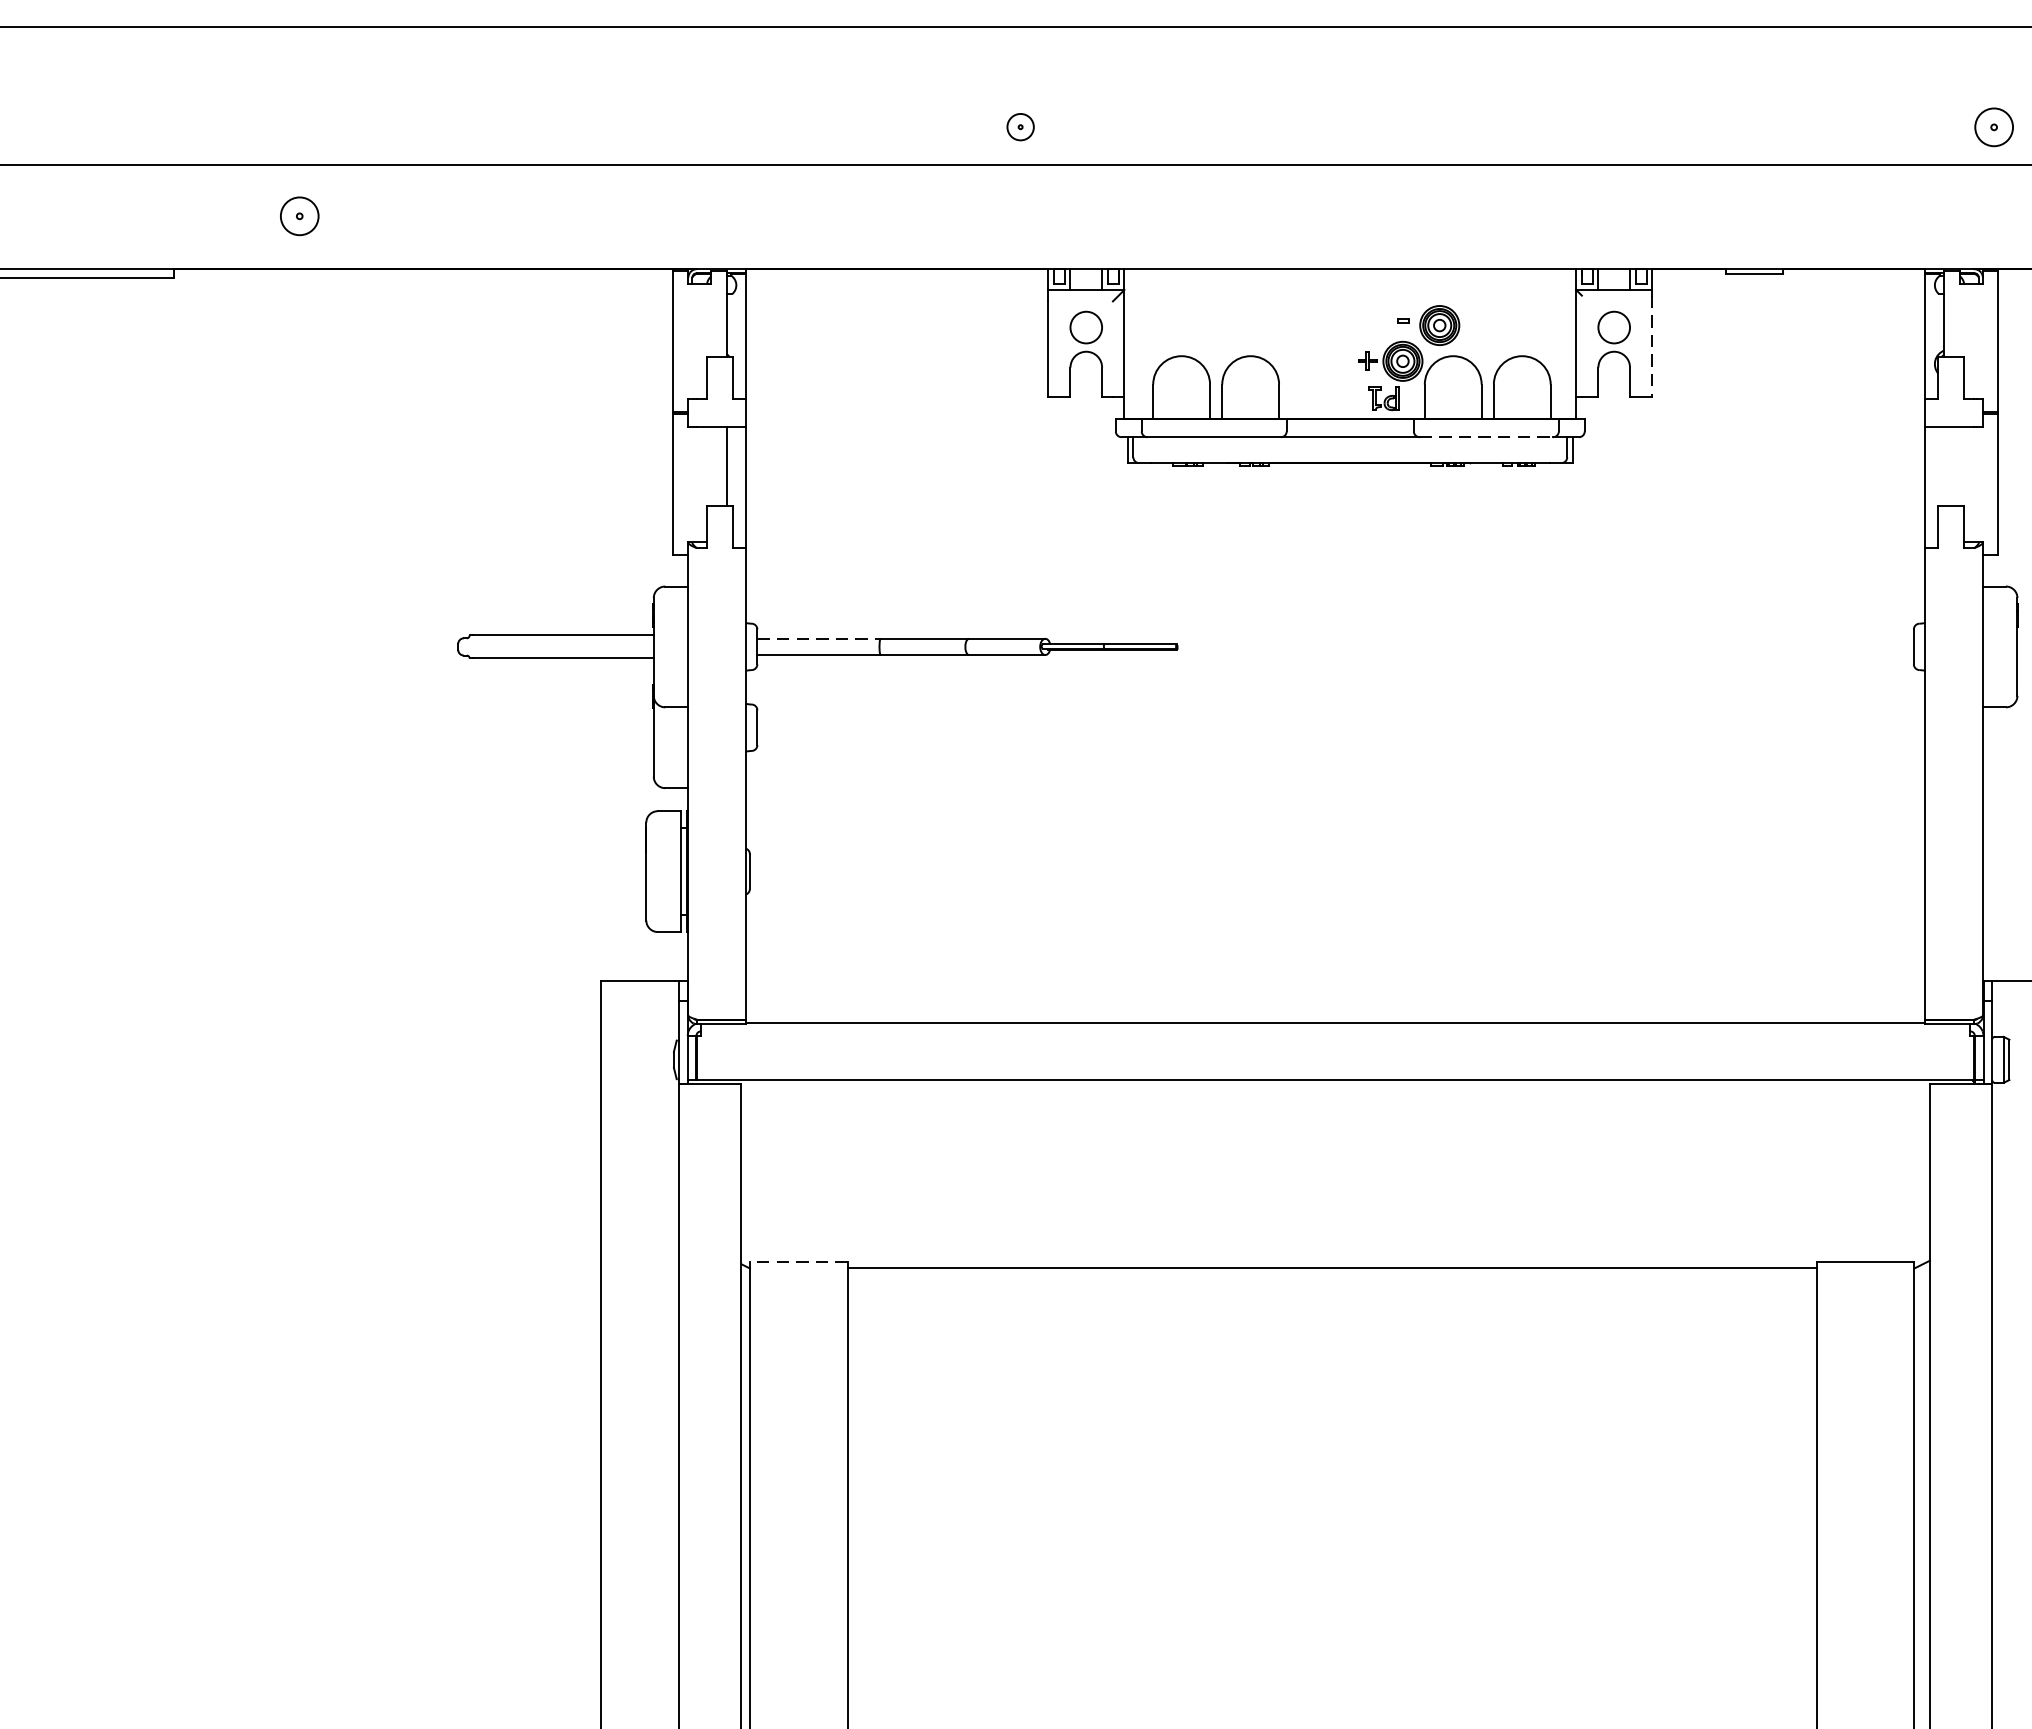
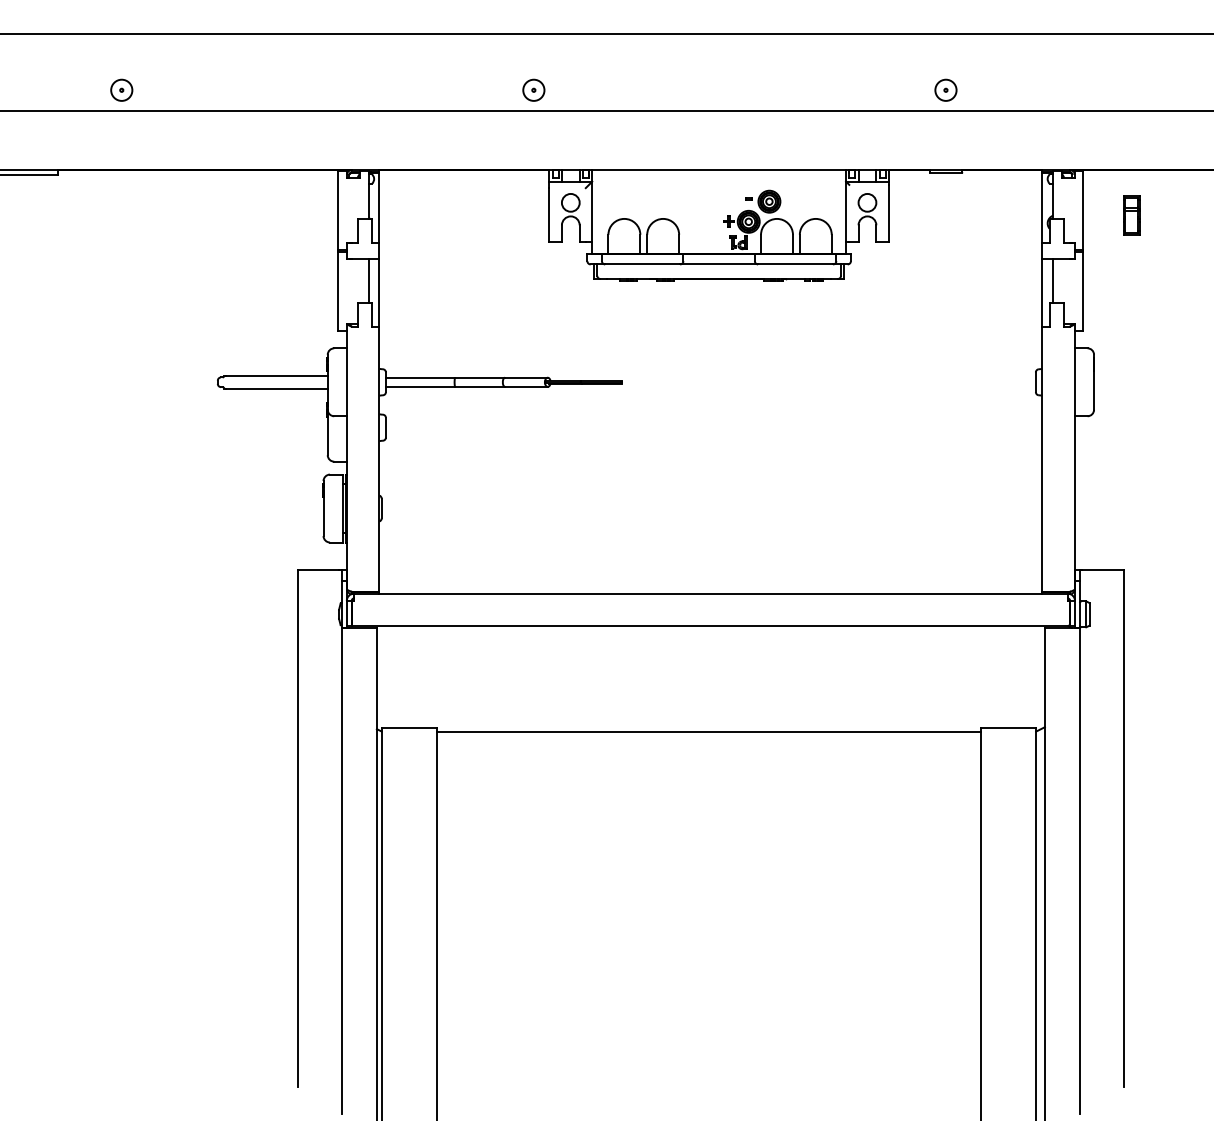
part: (1019, 125) -> (533, 89), size x1.43
part: (1993, 125) -> (945, 89), moved
part: (299, 214) -> (121, 89), moved
line: (1651, 346) -> (888, 213), dashed -> solid
line: (1486, 437) -> (795, 264), dashed -> solid
line: (1945, 465) -> (1053, 280), added
line: (818, 638) -> (420, 377), dashed -> solid
line: (797, 1261) -> (408, 727), dashed -> solid

